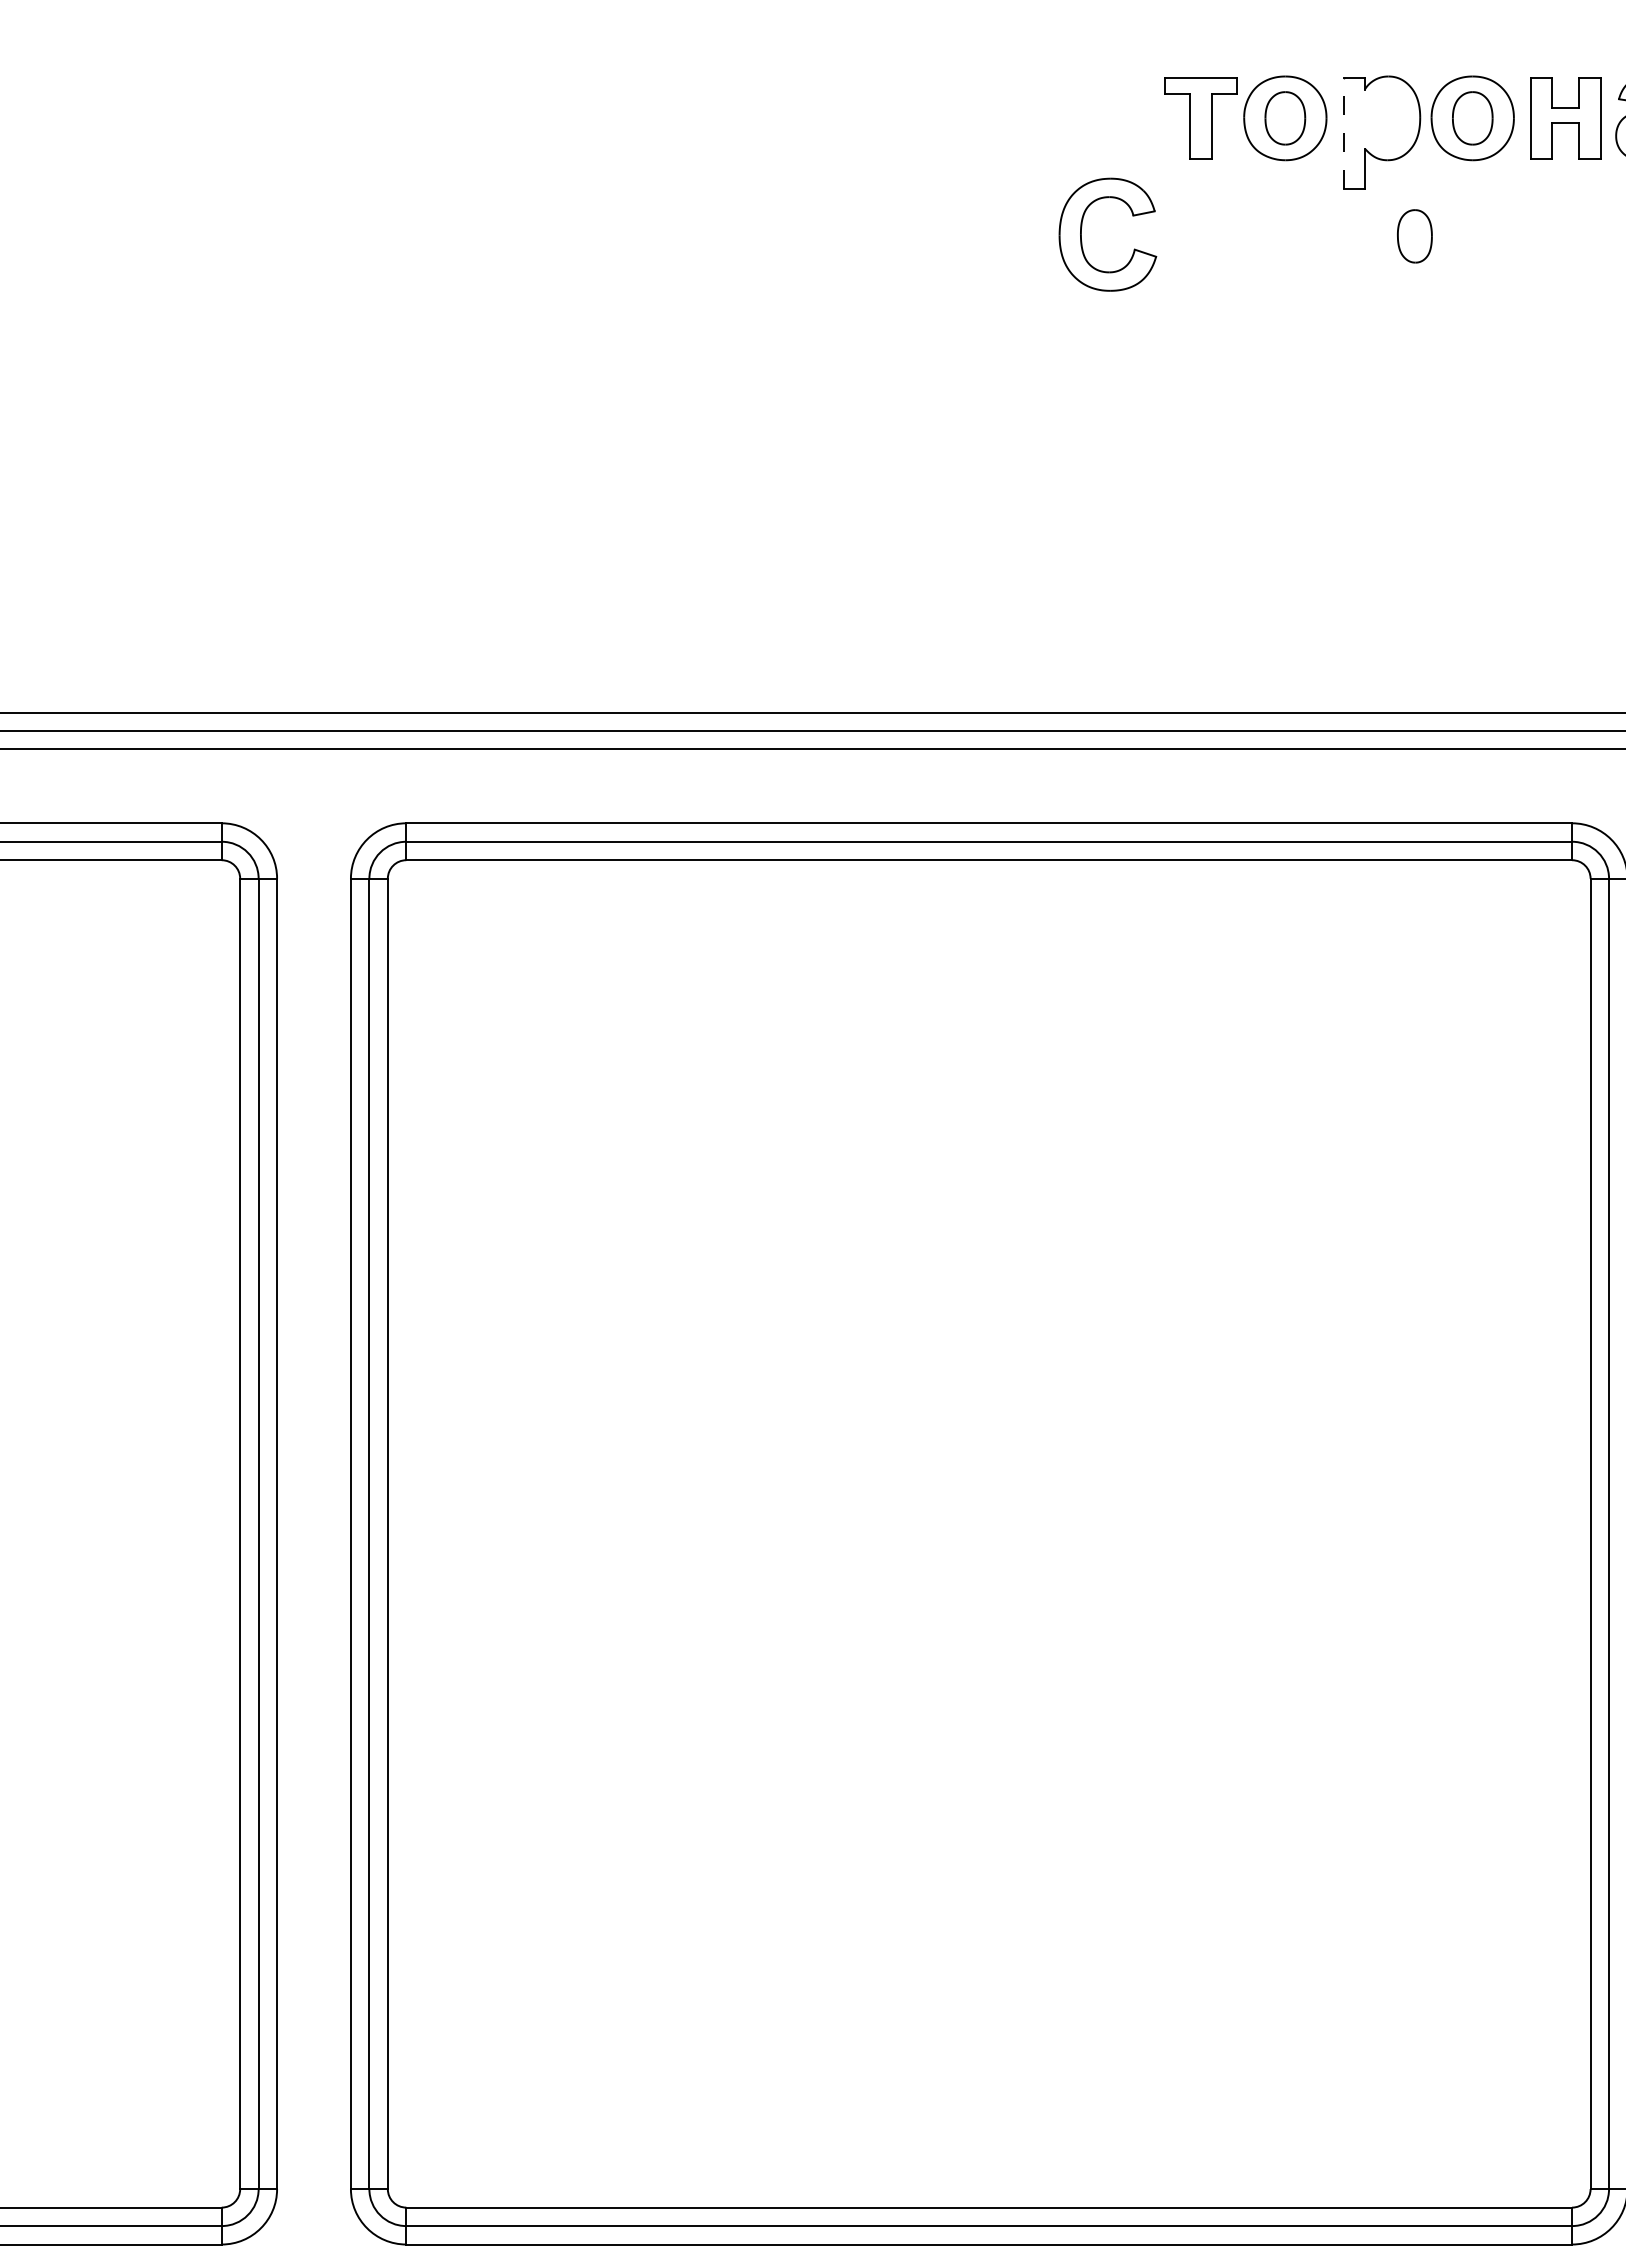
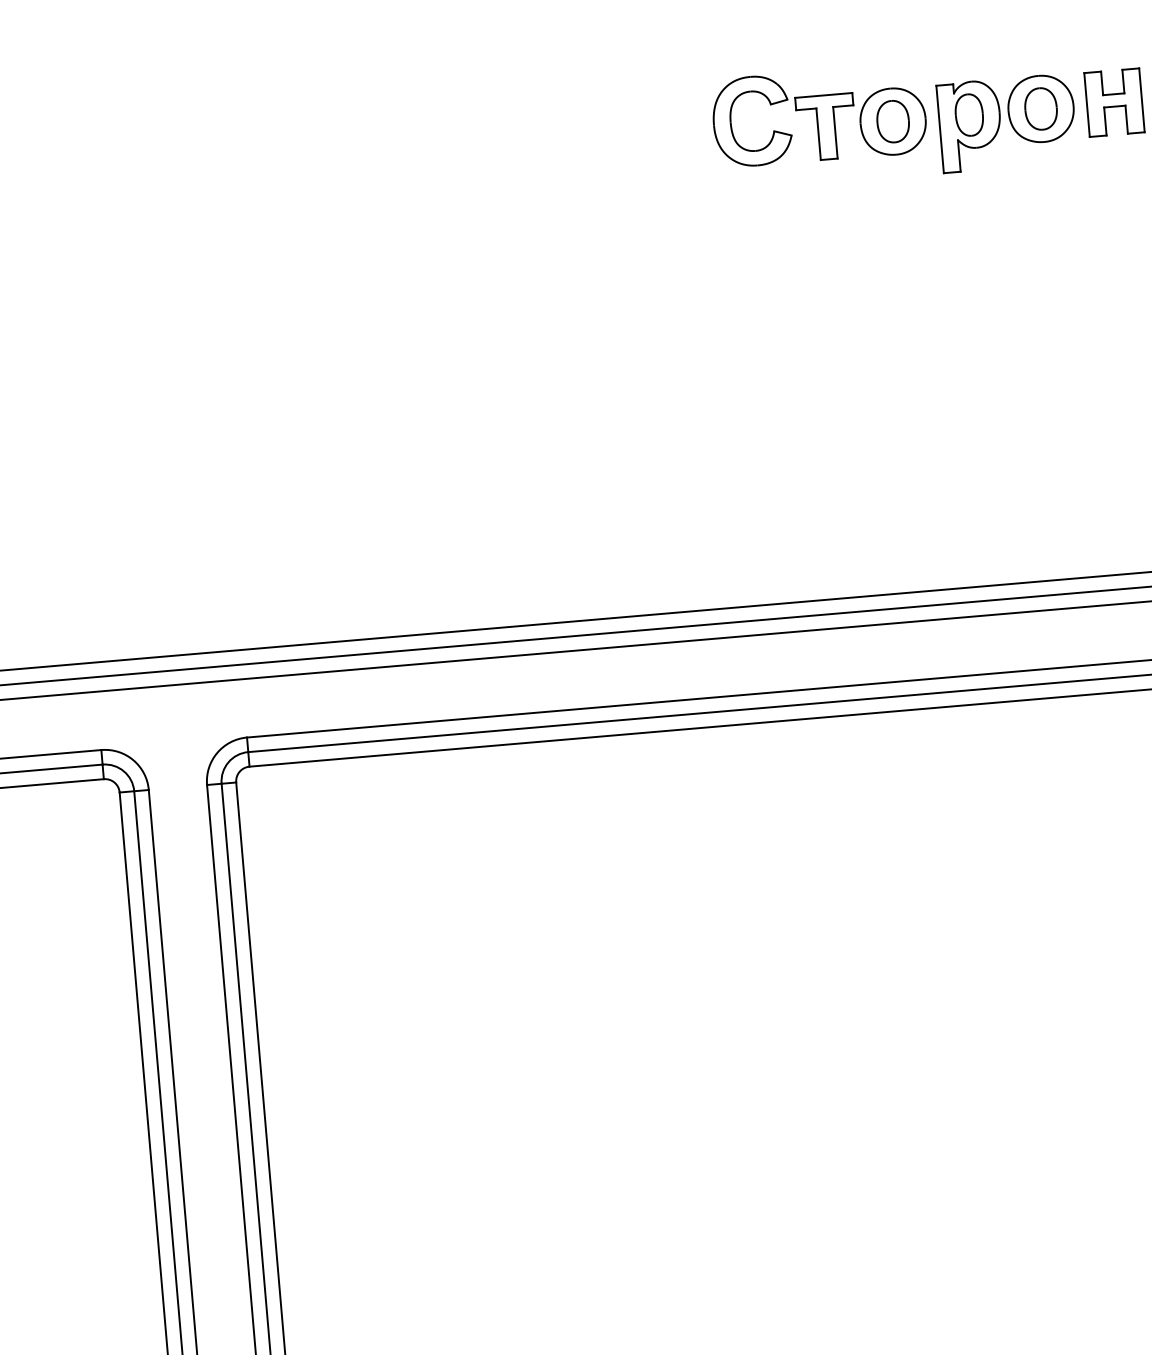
line: (1343, 132) -> (940, 128), dashed -> solid
part: (1414, 236) -> (969, 115), moved
part: (1082, 241) -> (732, 128), moved

